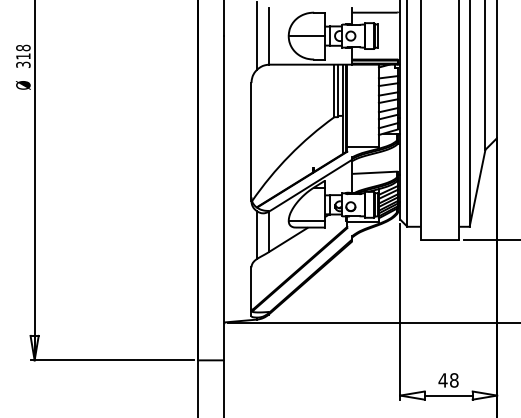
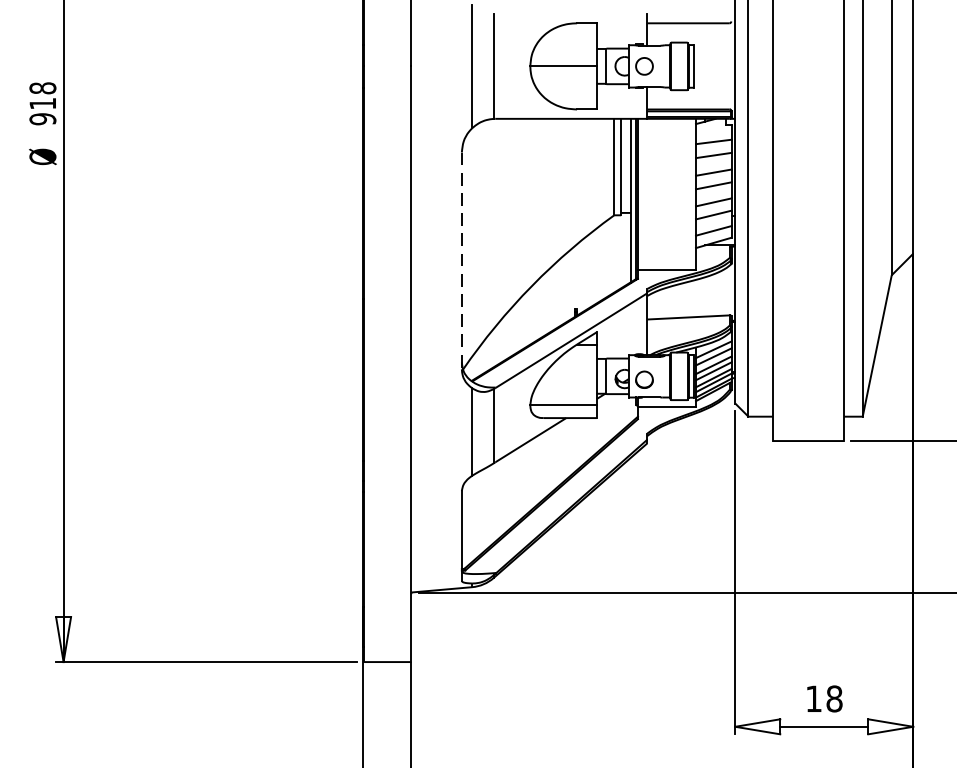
text: (23, 64) -> (43, 118), 318 -> 918
line: (251, 142) -> (461, 261), solid -> dashed
text: (442, 380) -> (812, 699), 48 -> 18

